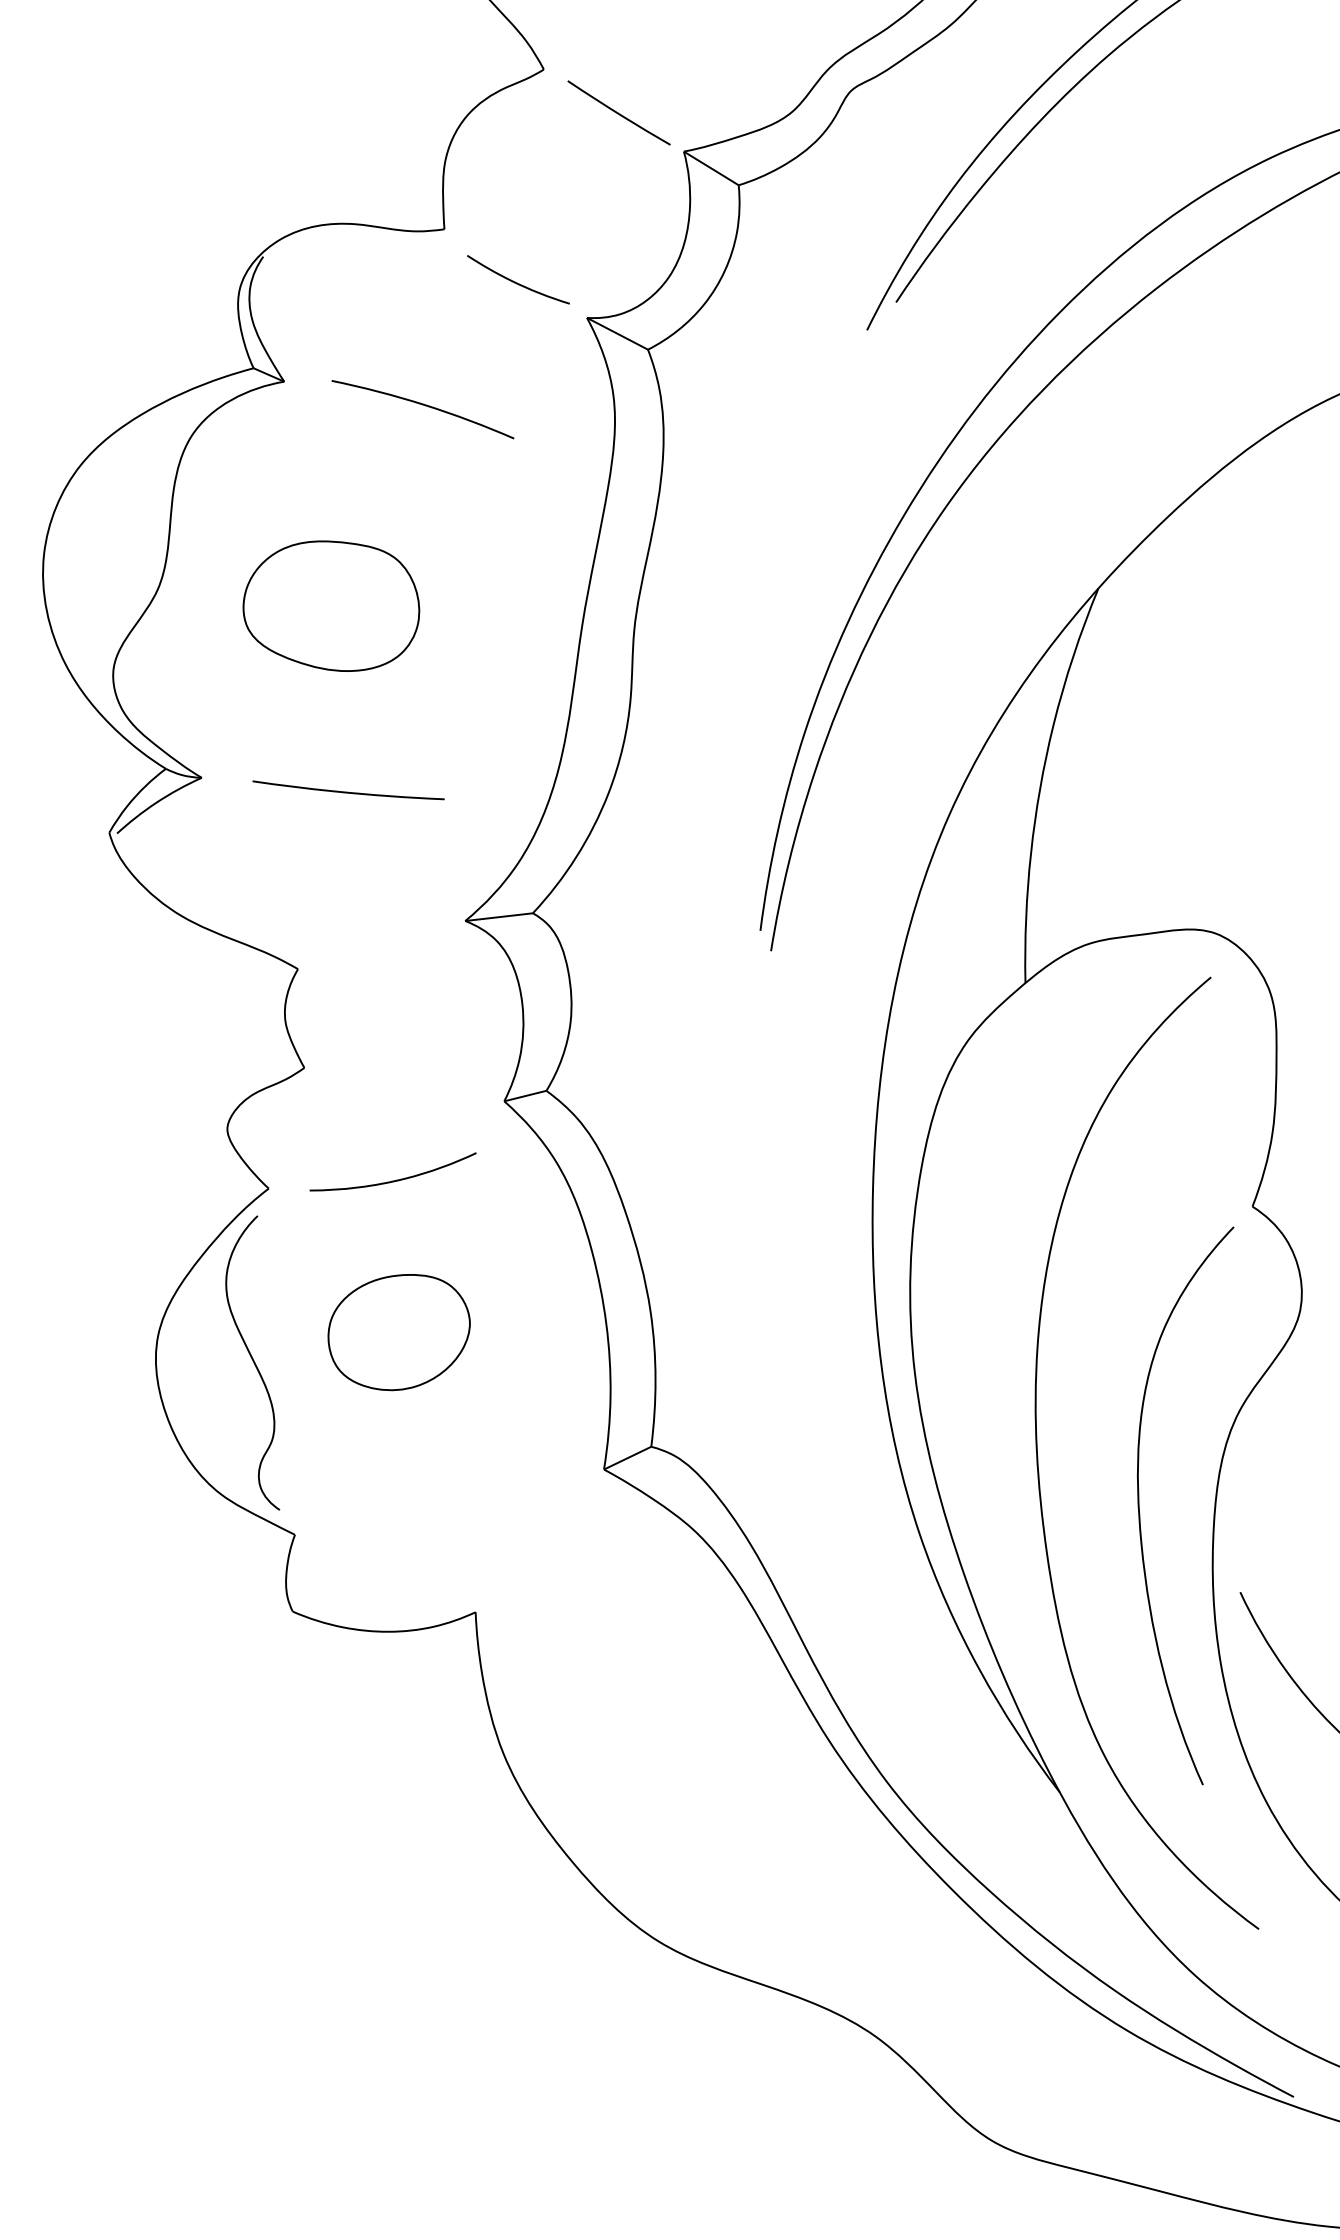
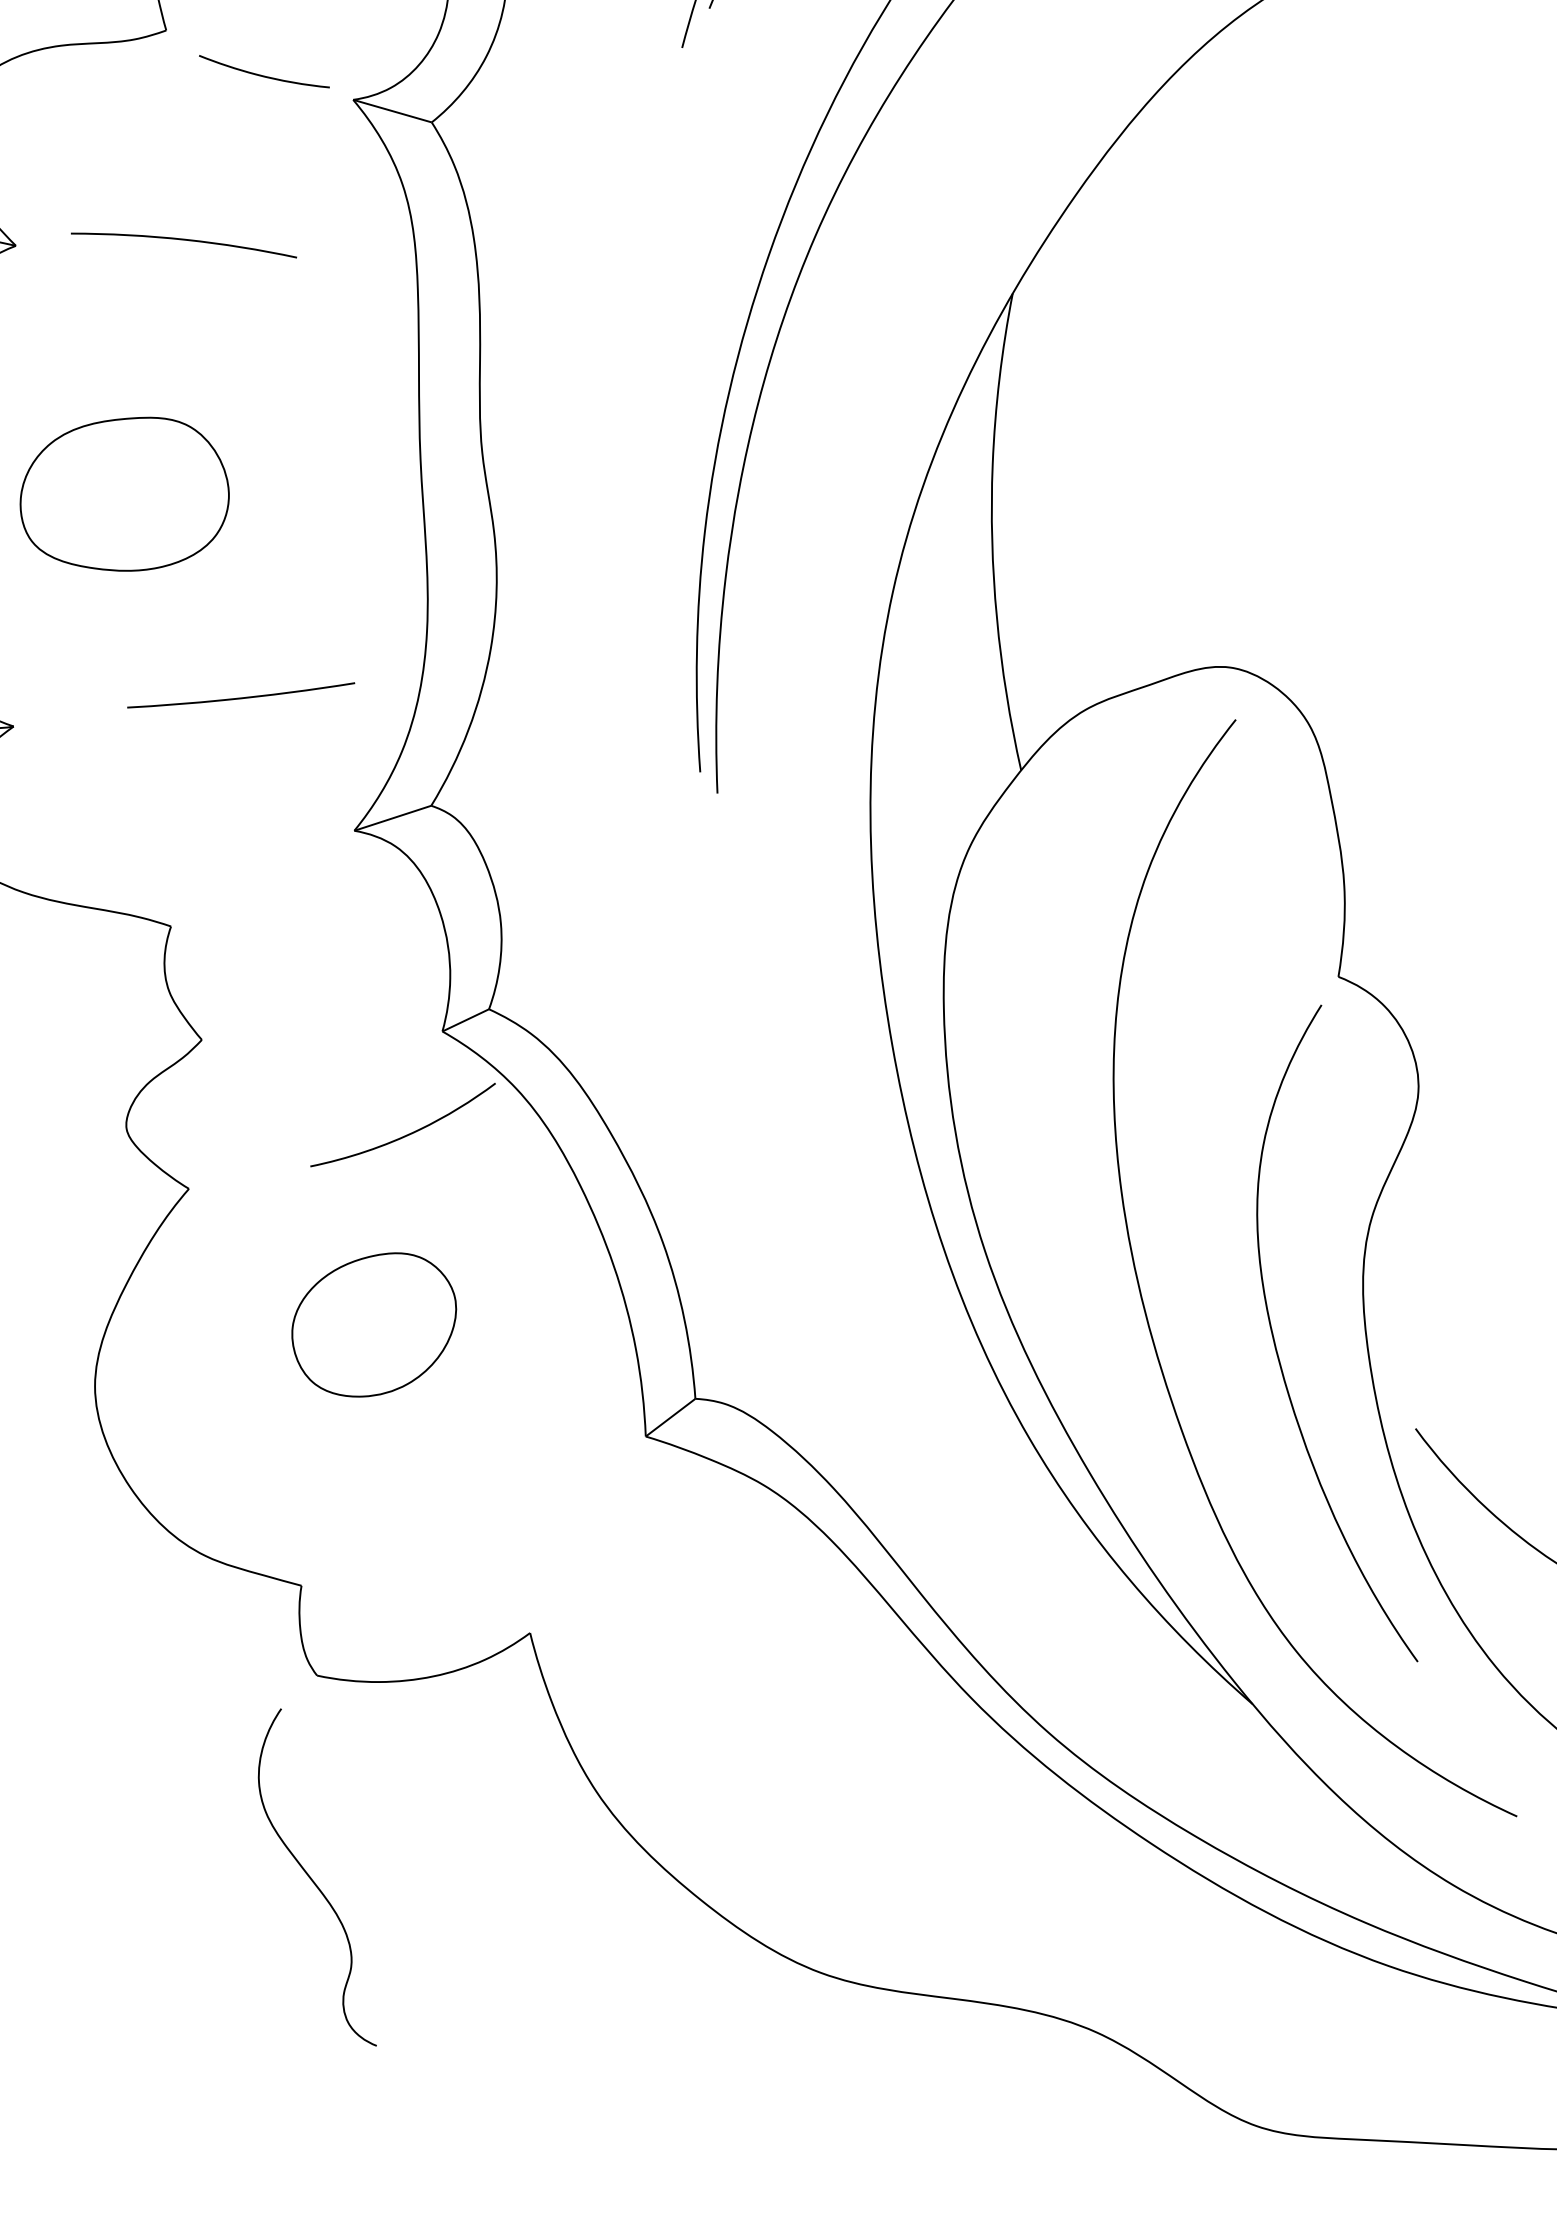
curve: (348, 791) -> (241, 696), moved
curve: (396, 1179) -> (408, 1133), moved
curve: (252, 1361) -> (309, 1879), moved

